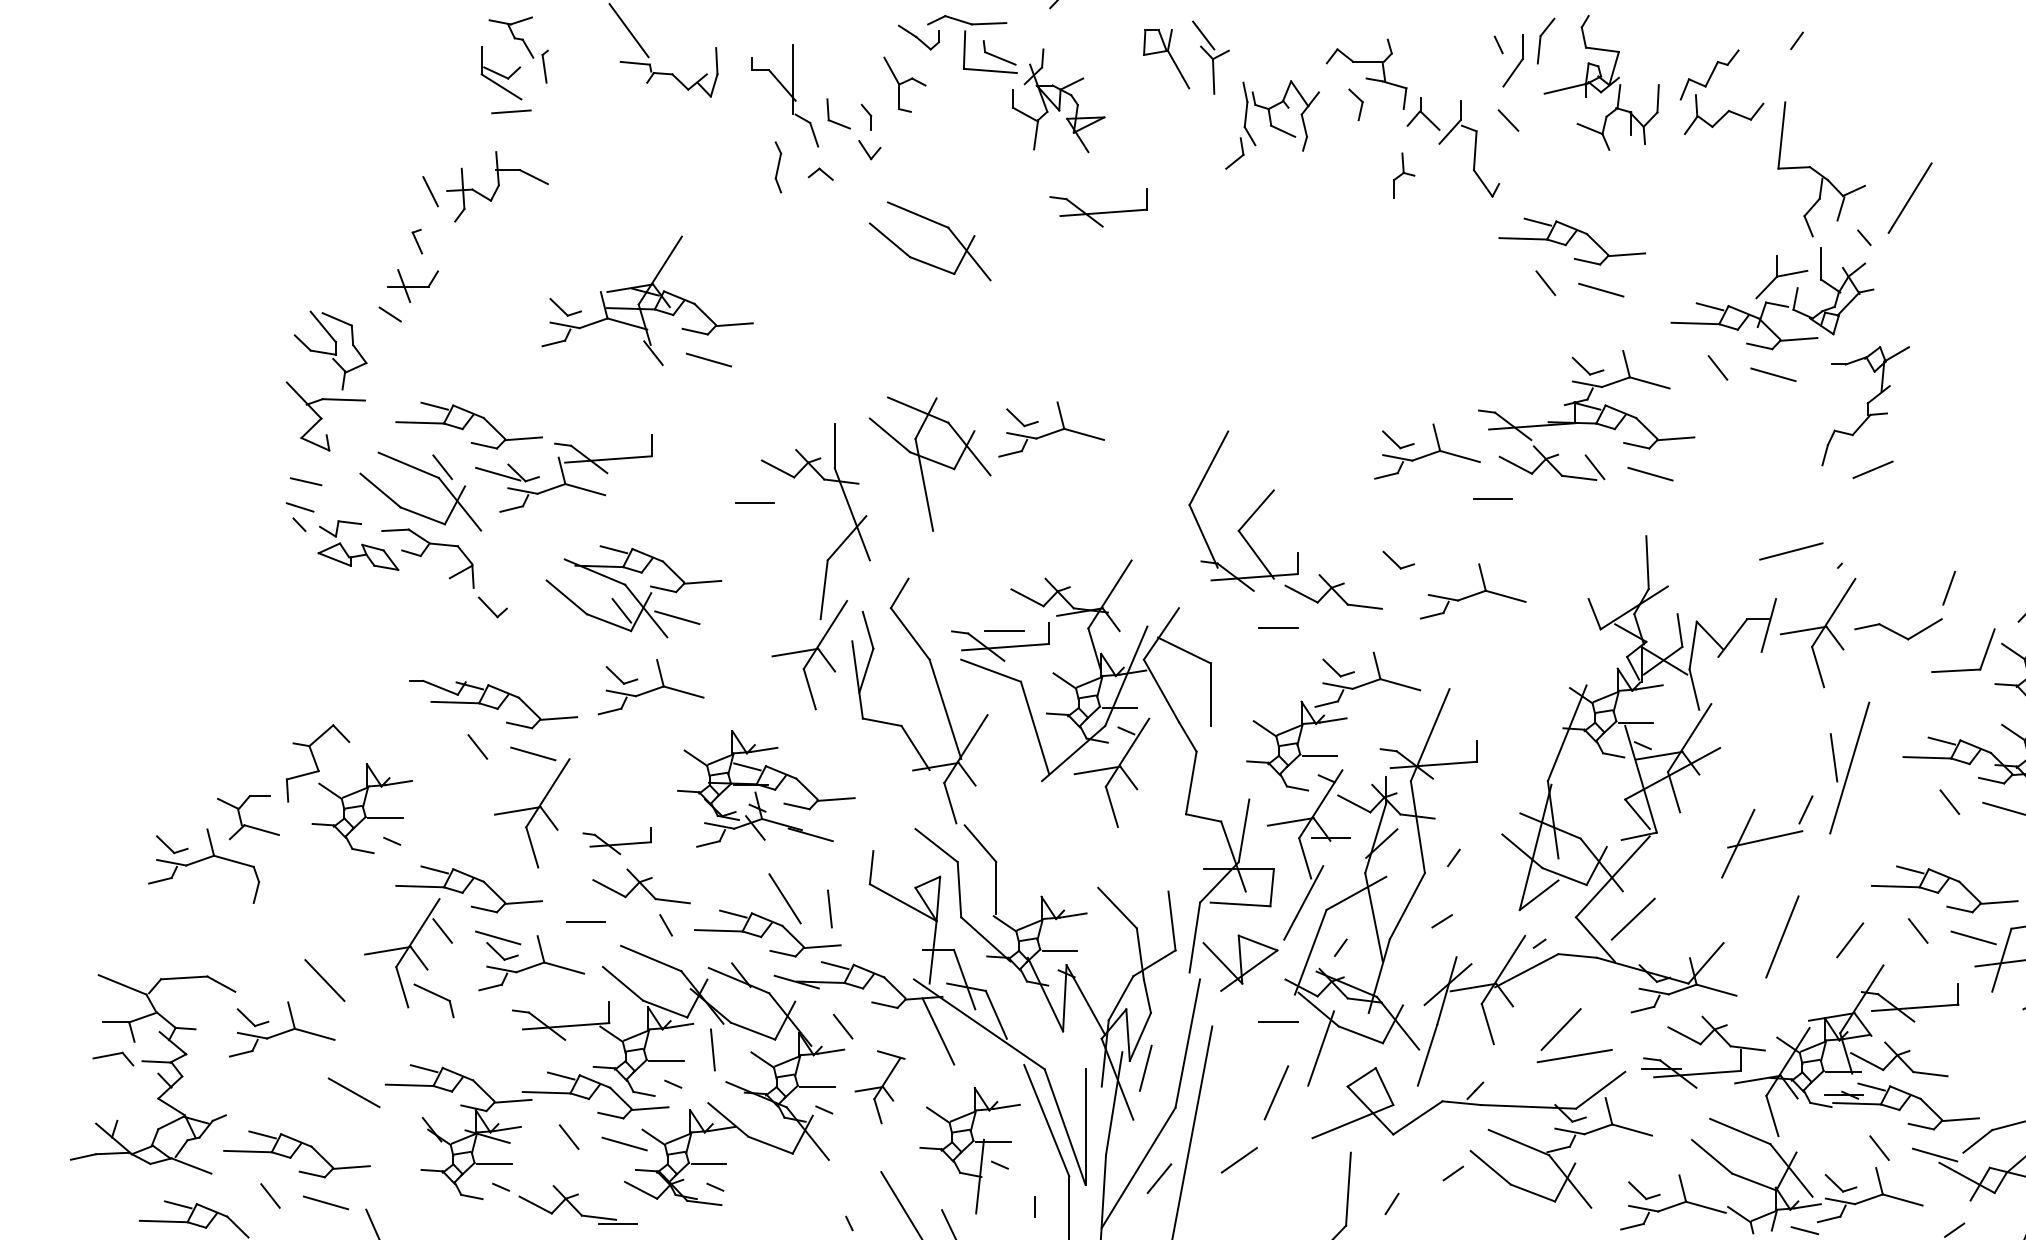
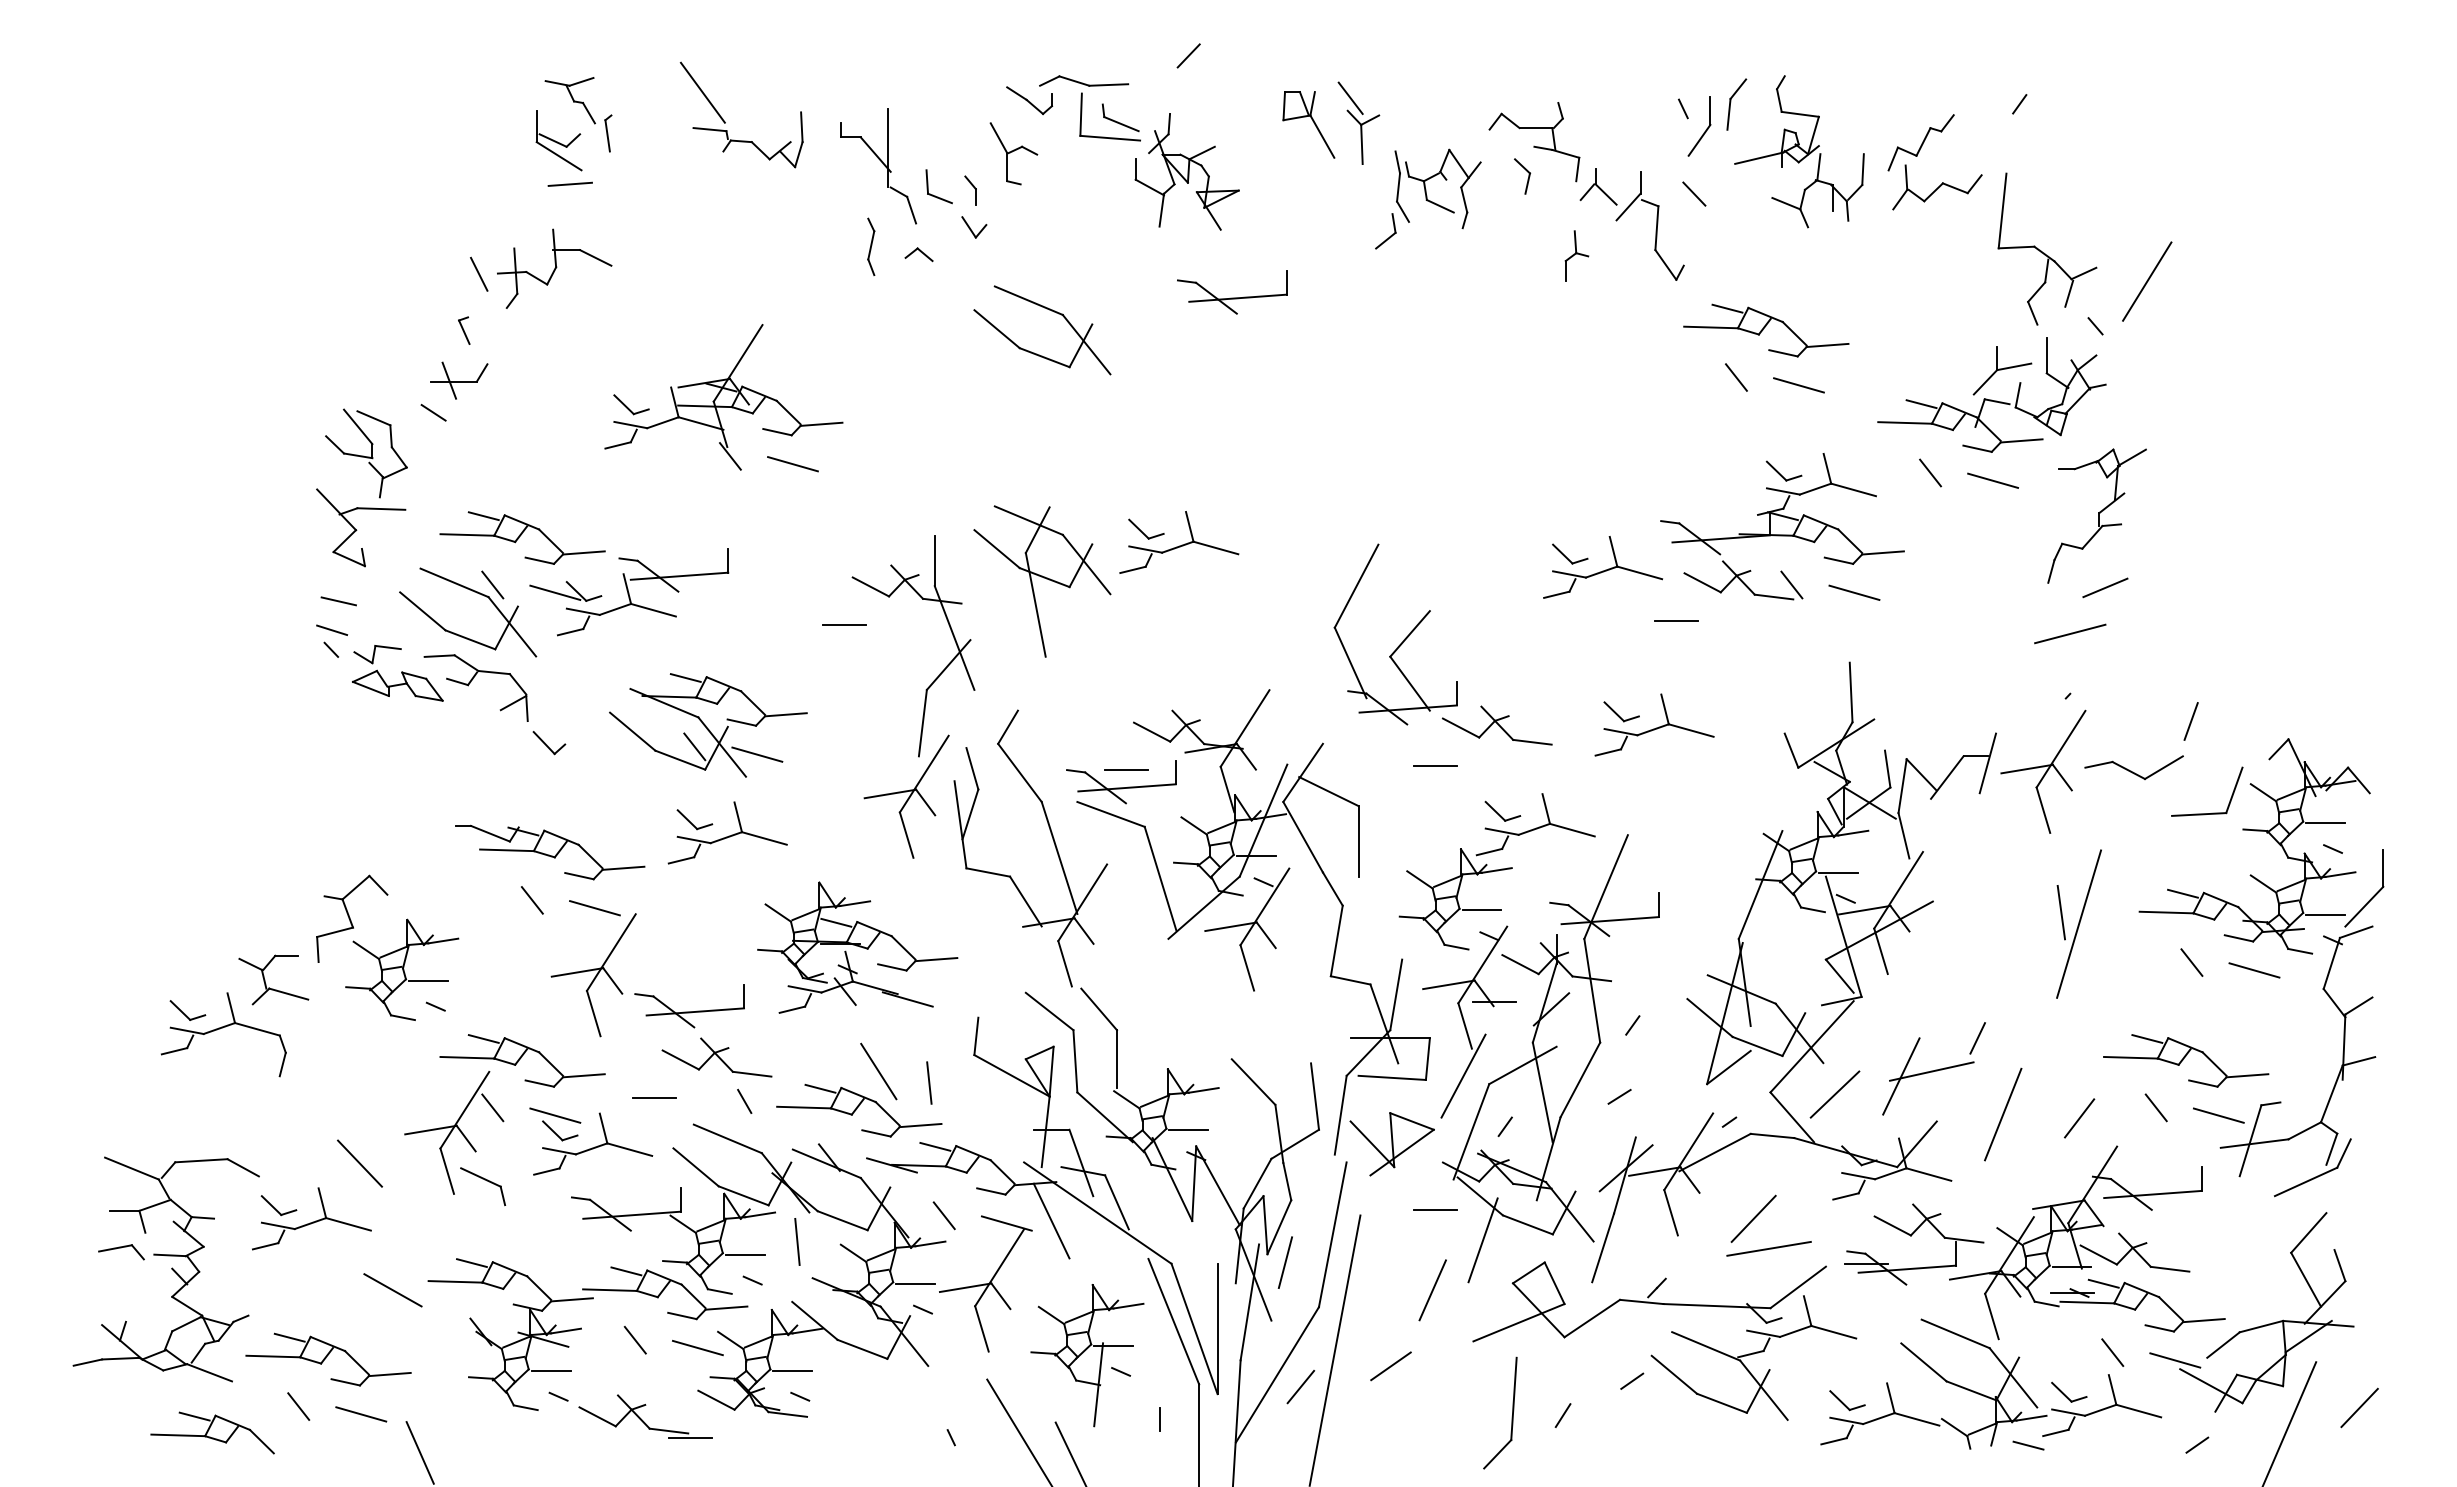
line: (1791, 551) -> (2070, 633), moved
part: (1398, 559) -> (1621, 711), moved
part: (1766, 836) -> (1933, 1068), moved
part: (617, 841) -> (689, 1006), size x1.43
part: (879, 1086) -> (985, 1283), size x1.67

